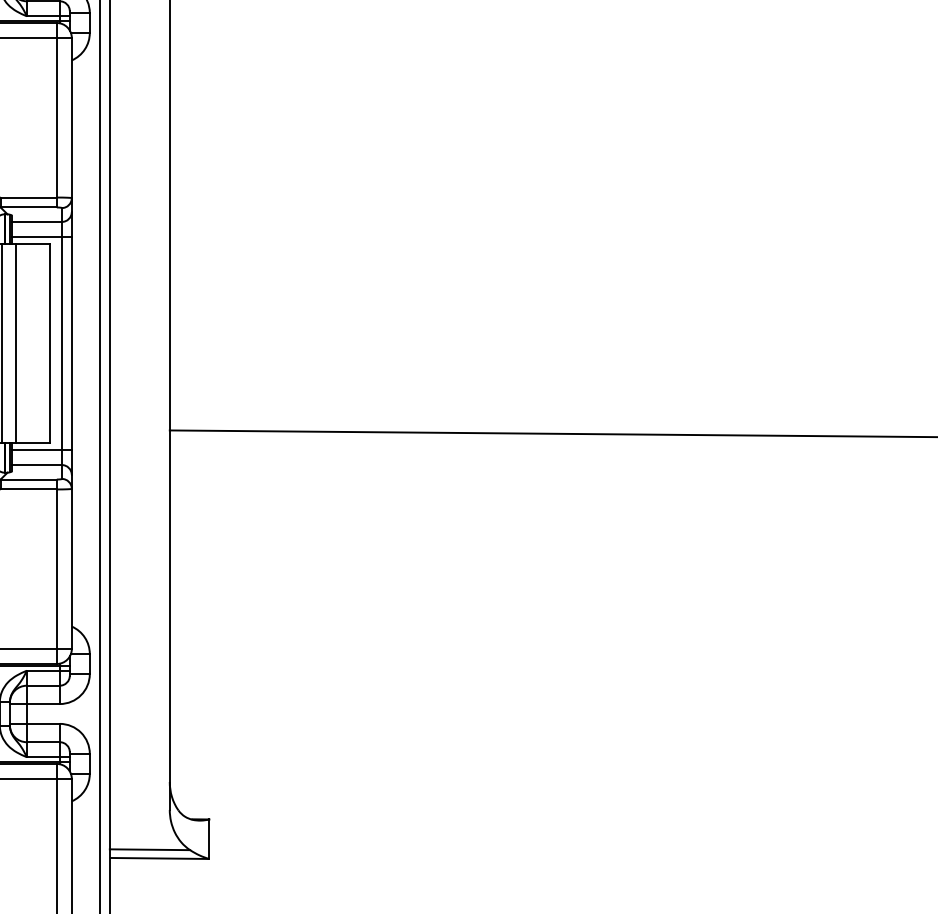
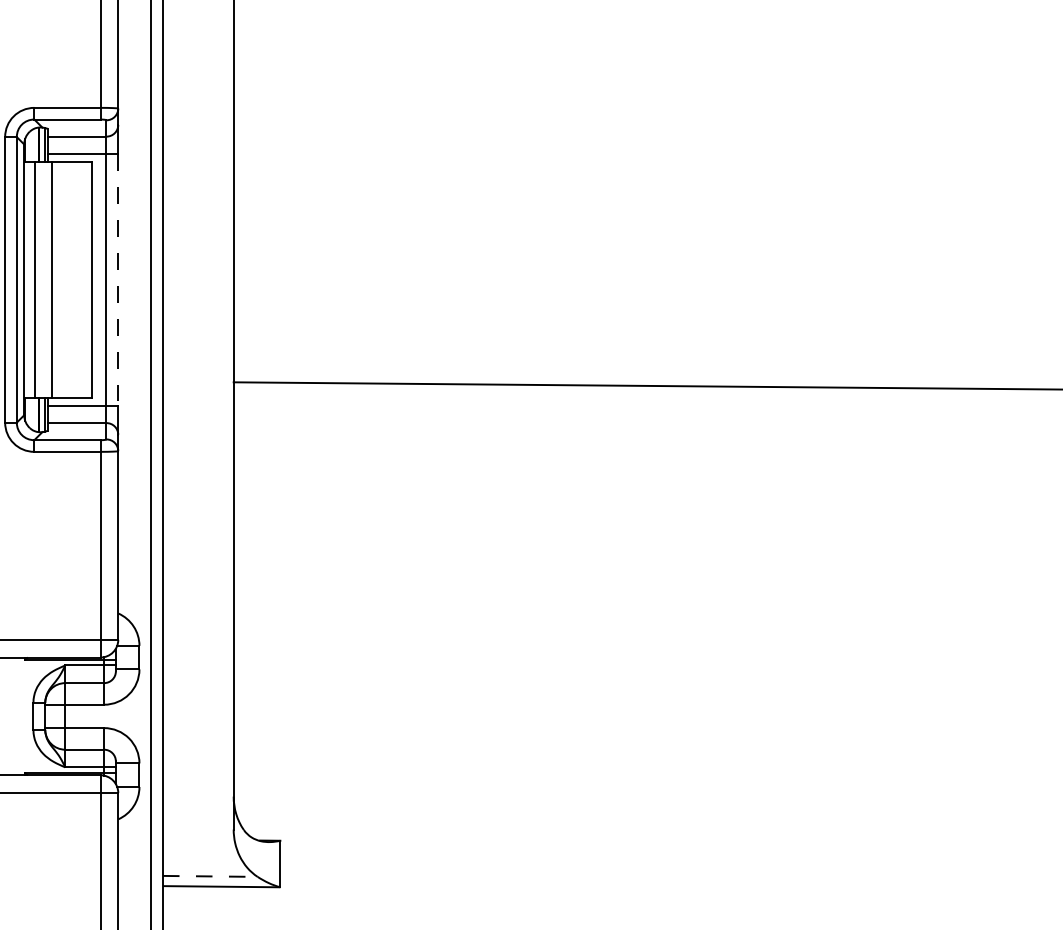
line: (71, 343) -> (117, 279), solid -> dashed
line: (150, 849) -> (210, 876), solid -> dashed

